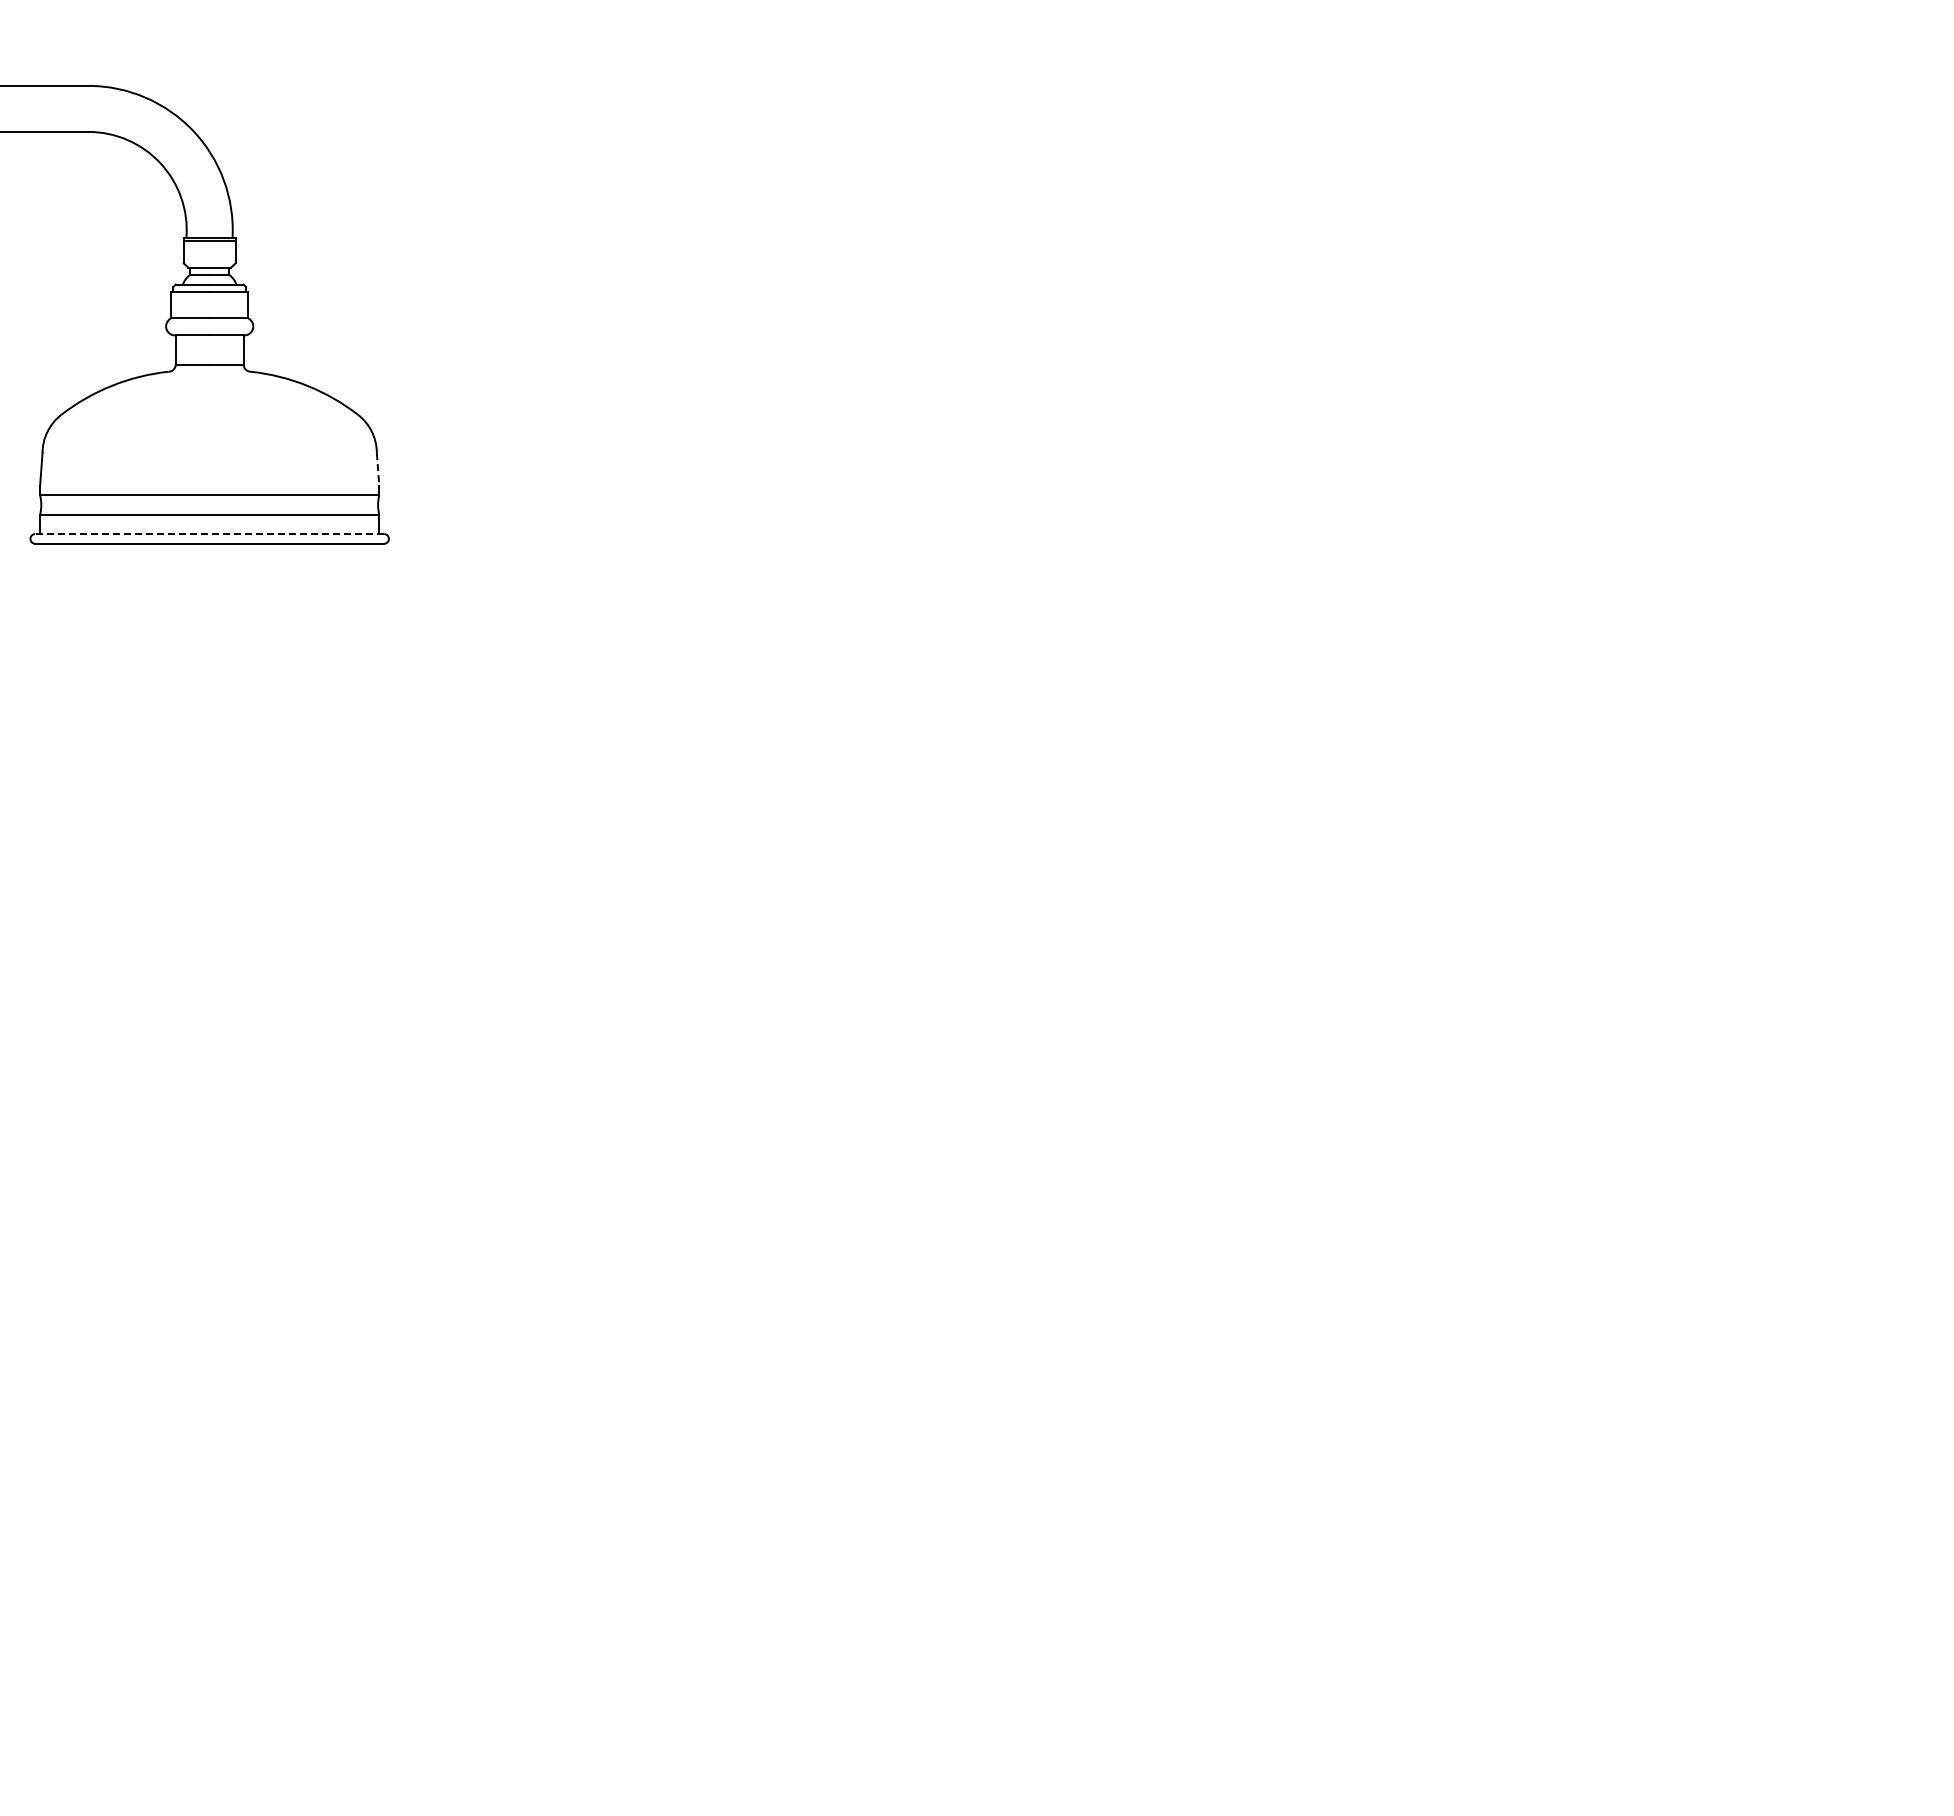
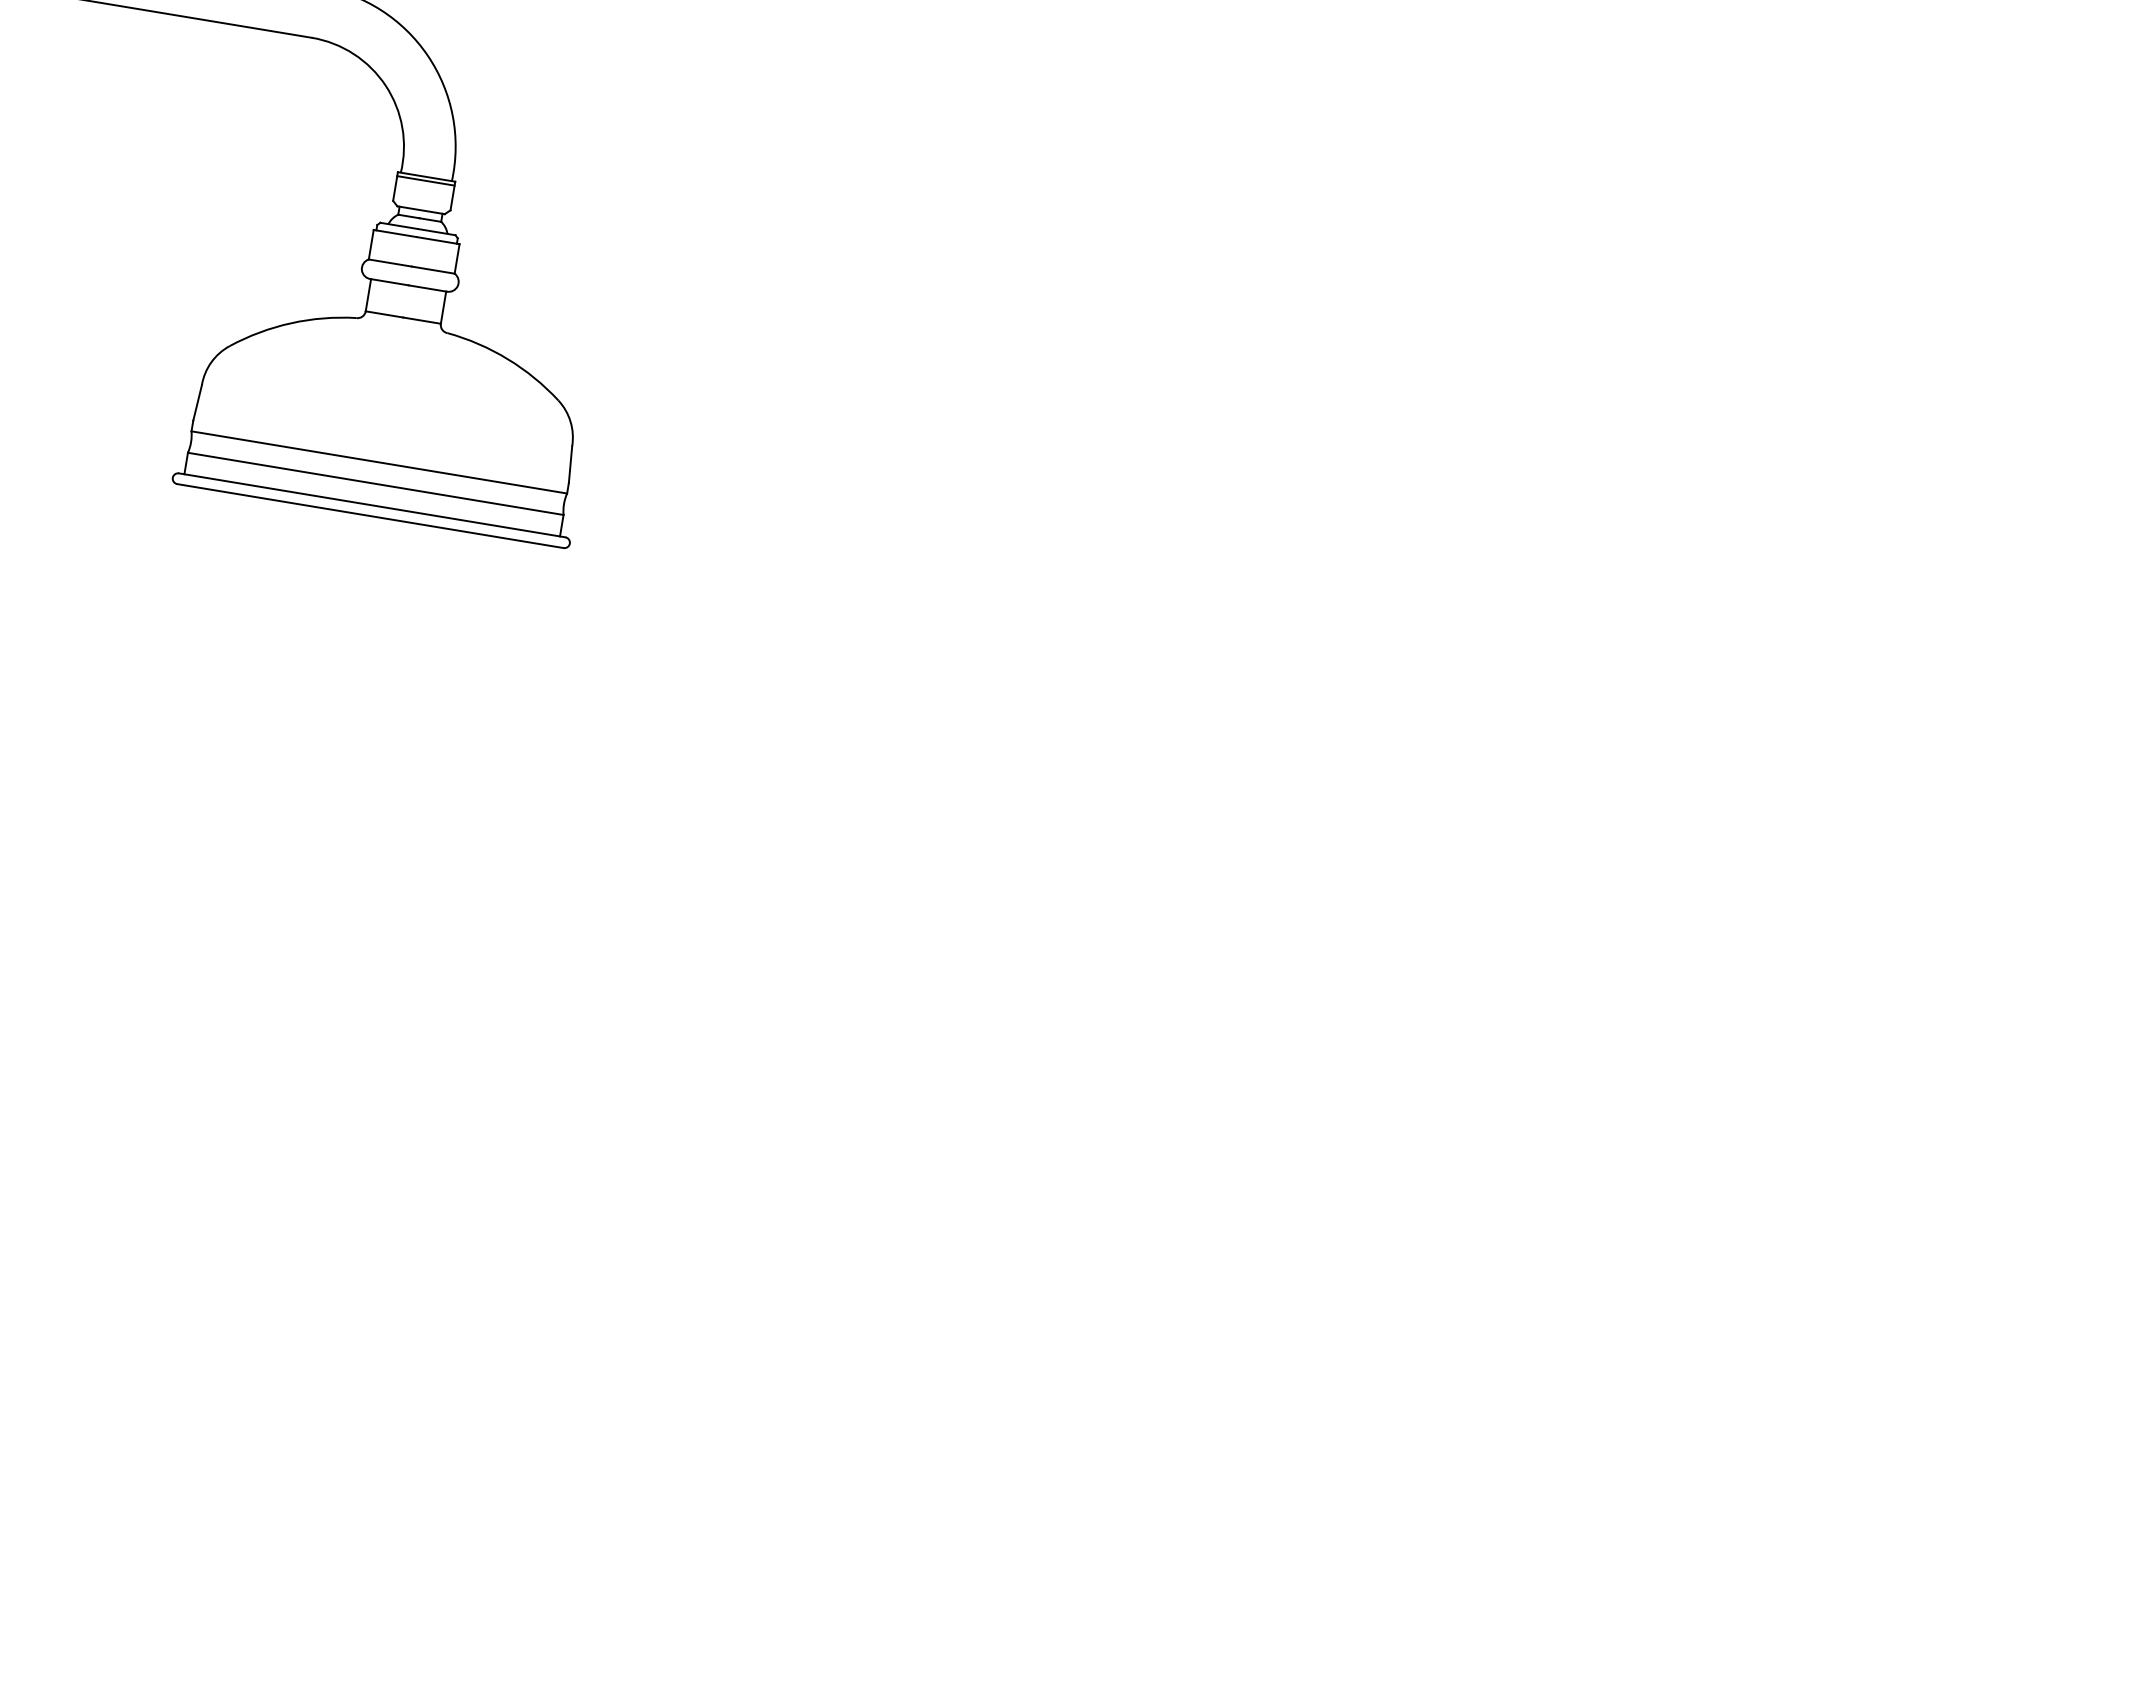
line: (378, 469) -> (570, 464), dashed -> solid
line: (209, 534) -> (371, 505), dashed -> solid

